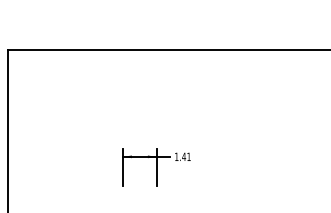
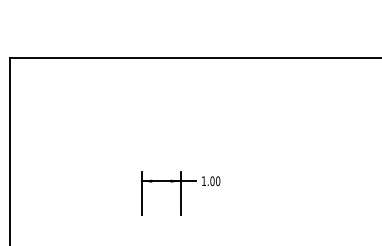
text: (186, 157) -> (215, 181), 1.41 -> 1.00

